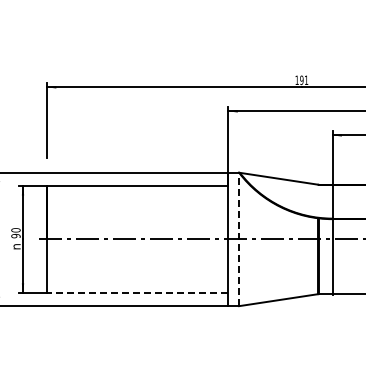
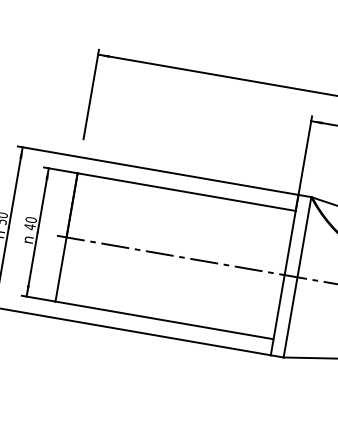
text: (15, 235) -> (29, 226), 90 -> 40
line: (239, 239) -> (297, 277), dashed -> solid
line: (137, 292) -> (164, 319), dashed -> solid

